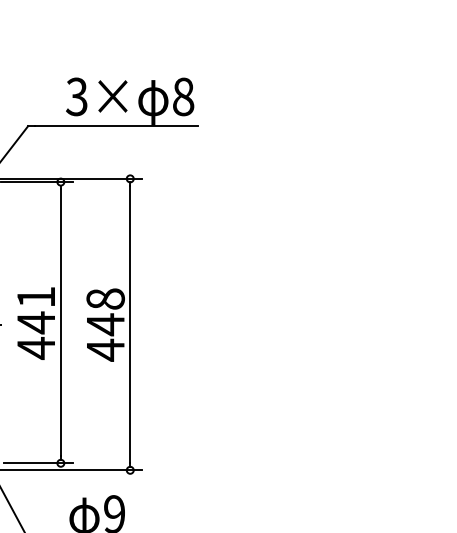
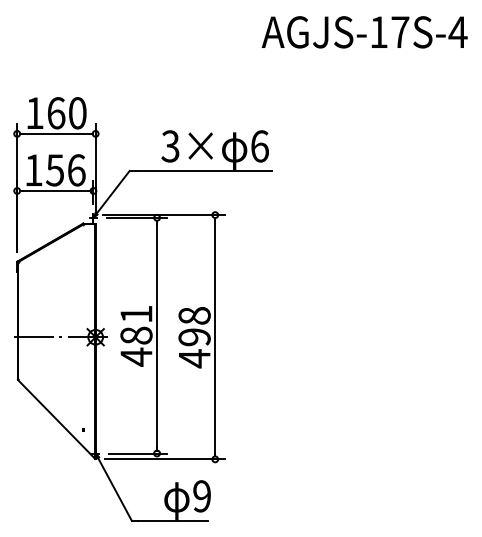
text: (183, 97) -> (259, 146), 8 -> 6
text: (36, 322) -> (136, 335), 441 -> 481
text: (105, 324) -> (194, 337), 448 -> 498

